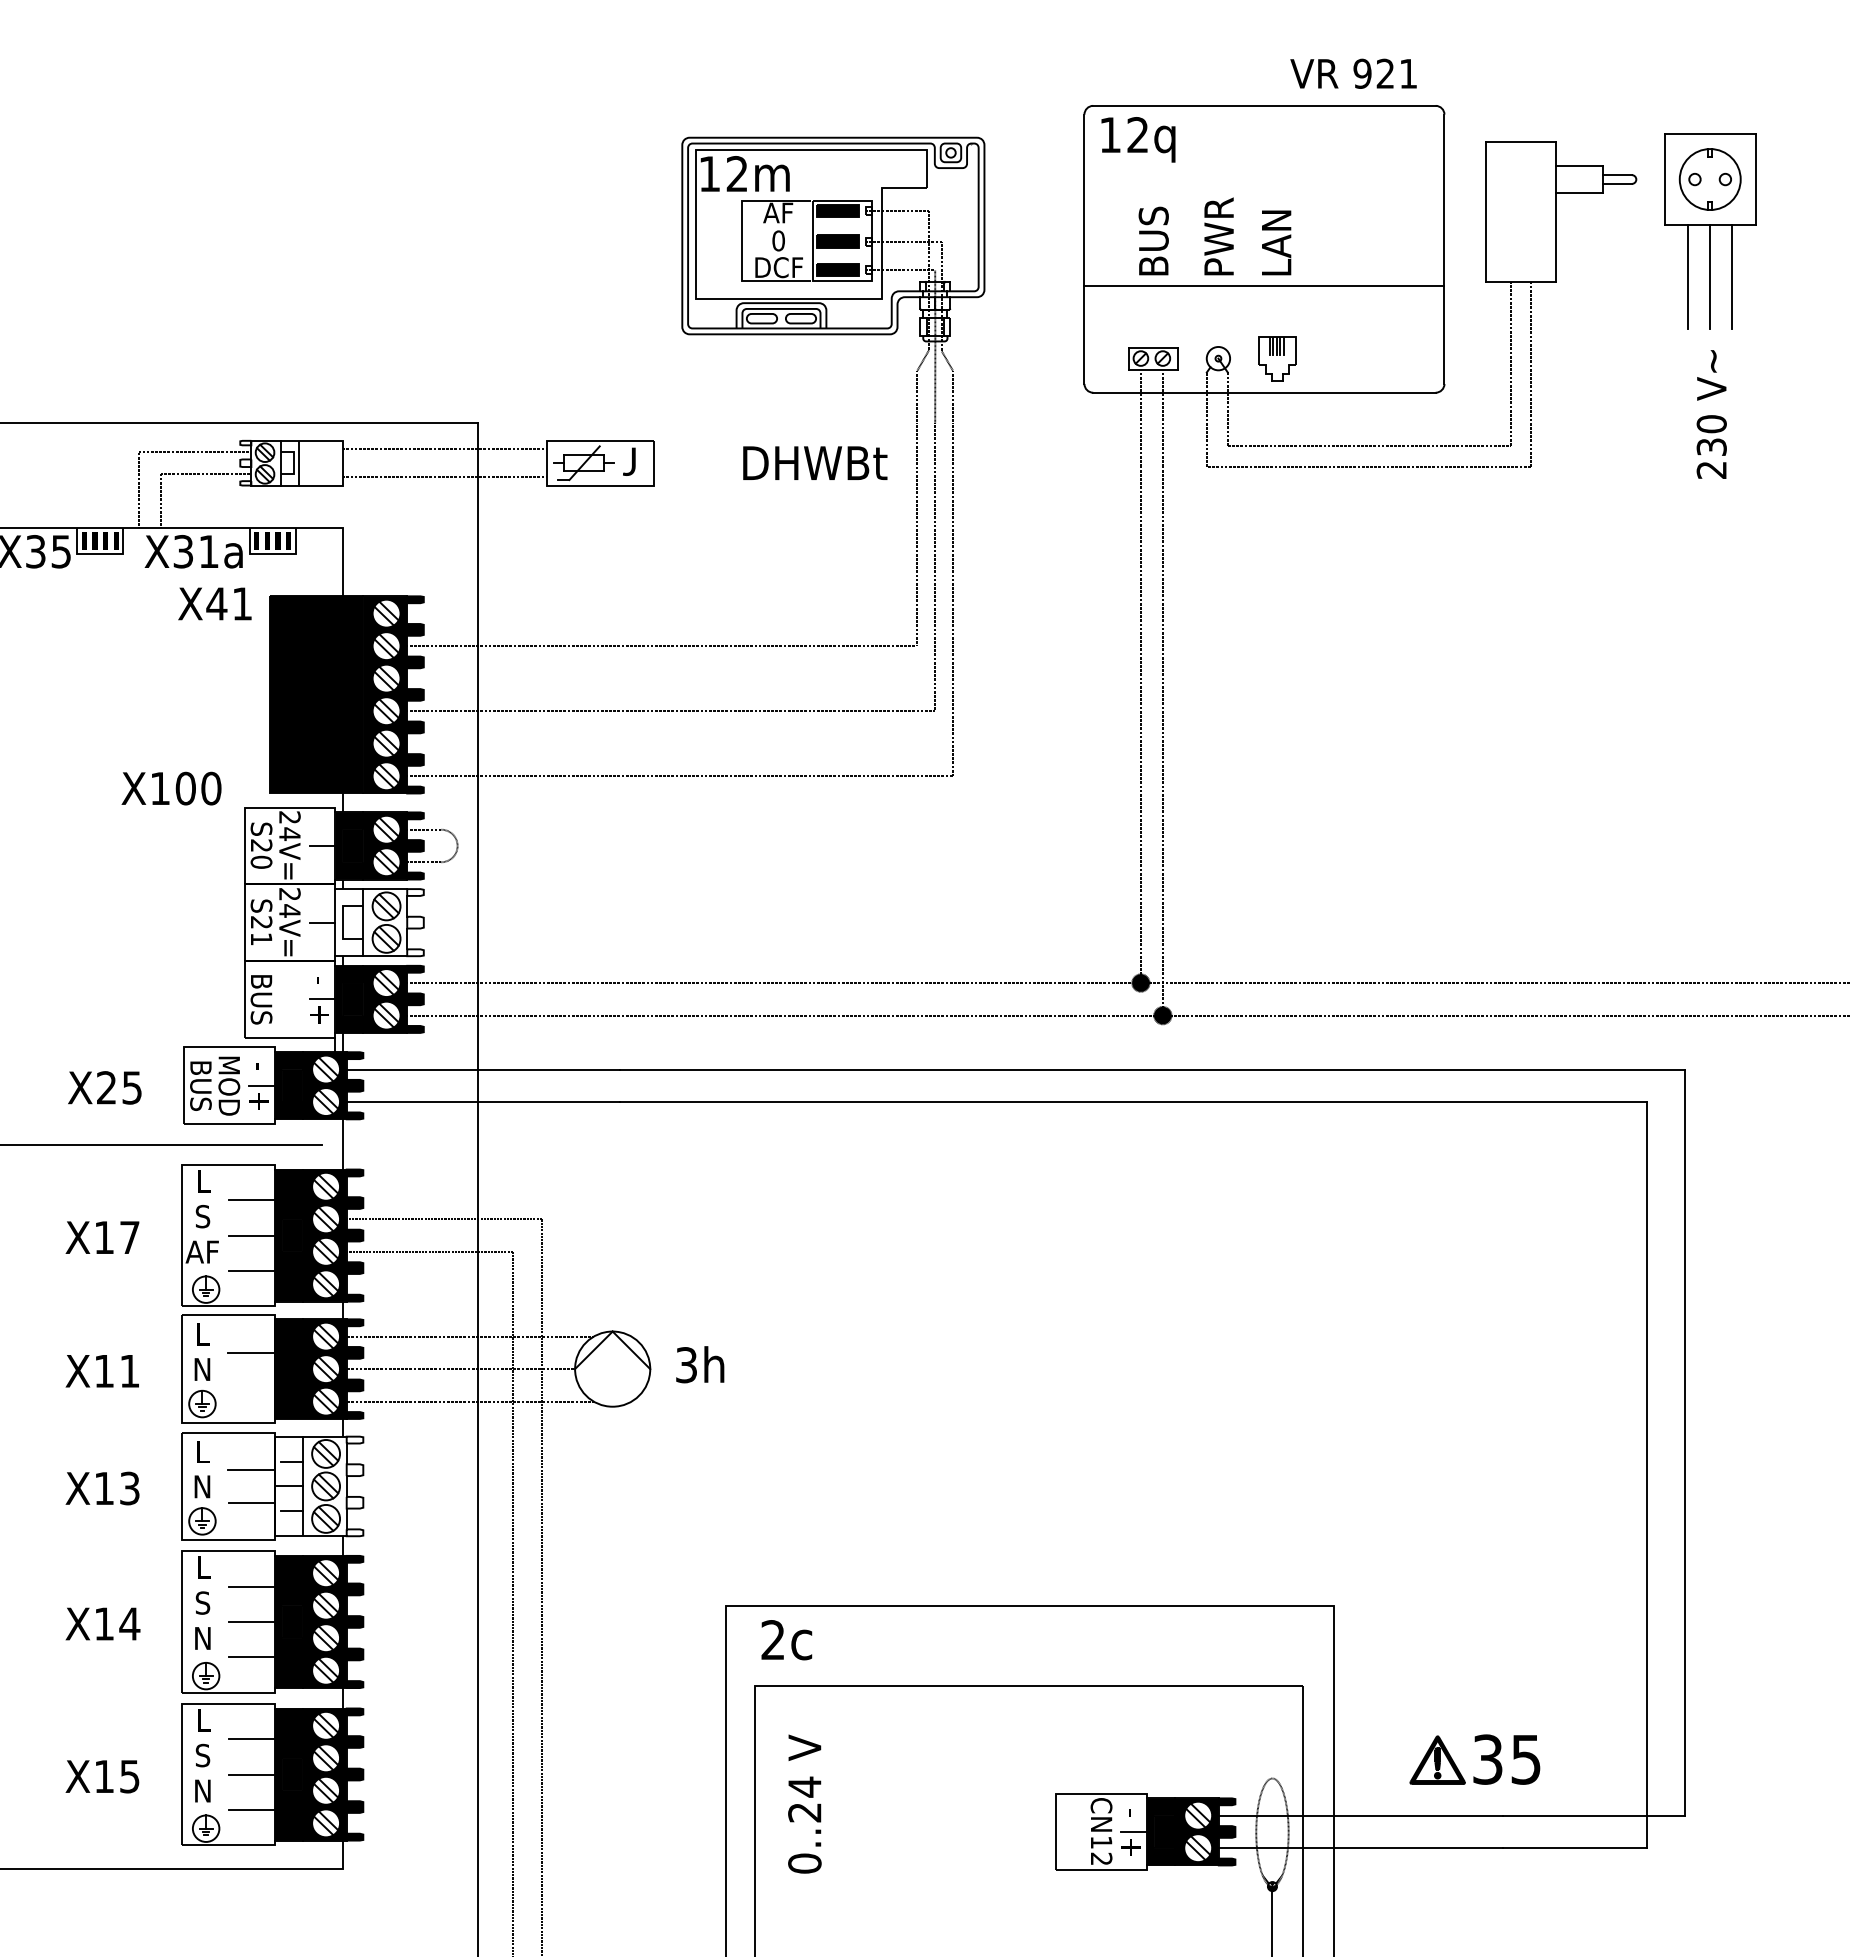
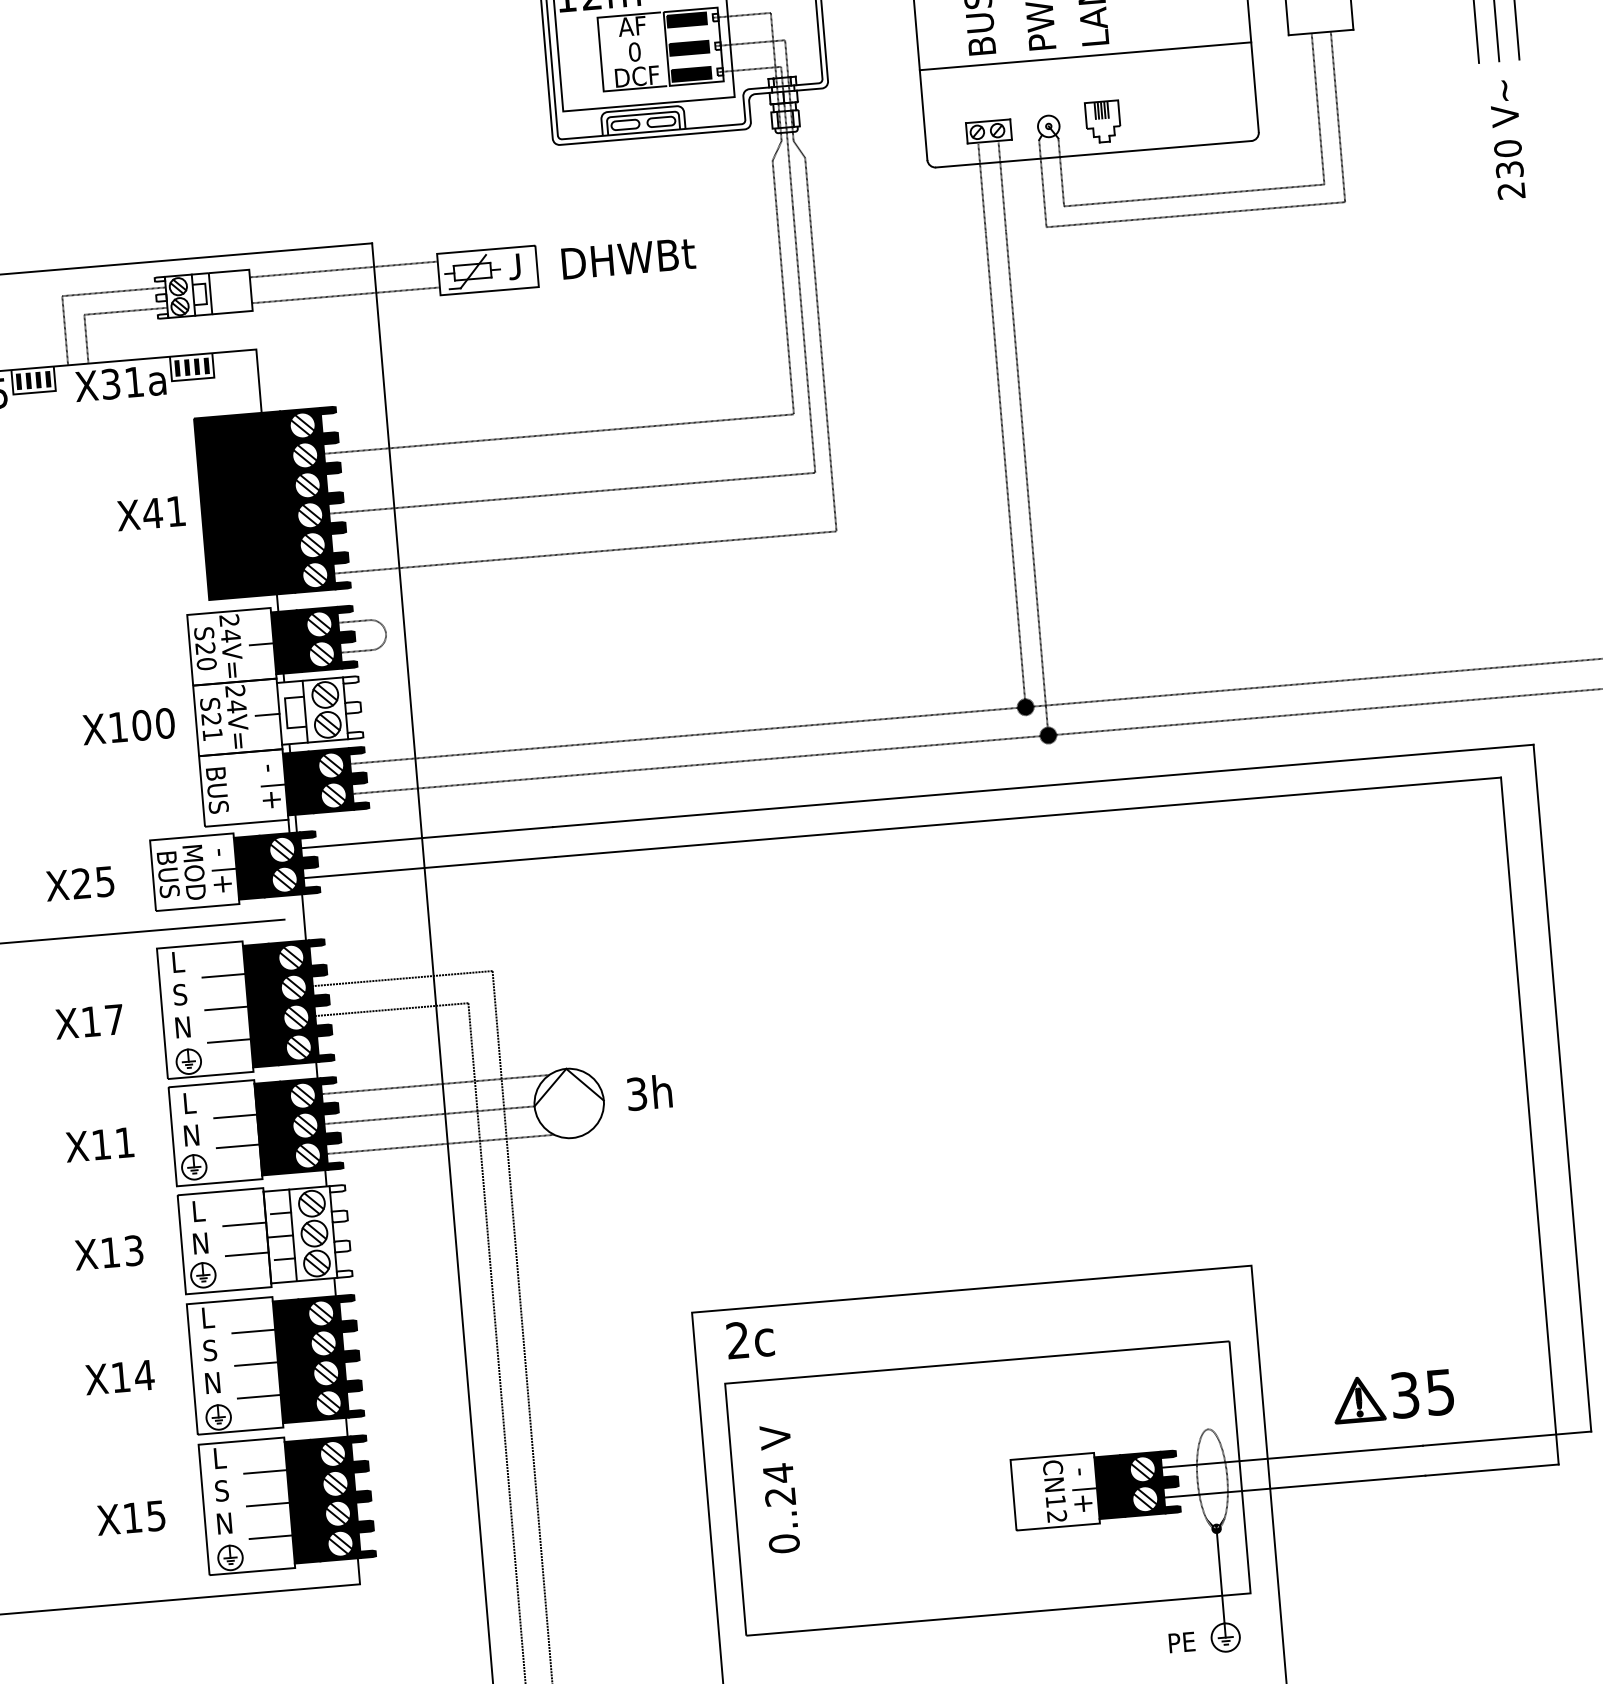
text: (815, 462) -> (628, 257), moved
text: (214, 603) -> (150, 513), moved
text: (171, 788) -> (128, 726), moved
text: (201, 1251) -> (181, 1026), AF -> N
line: (251, 1385) -> (238, 1146), added

